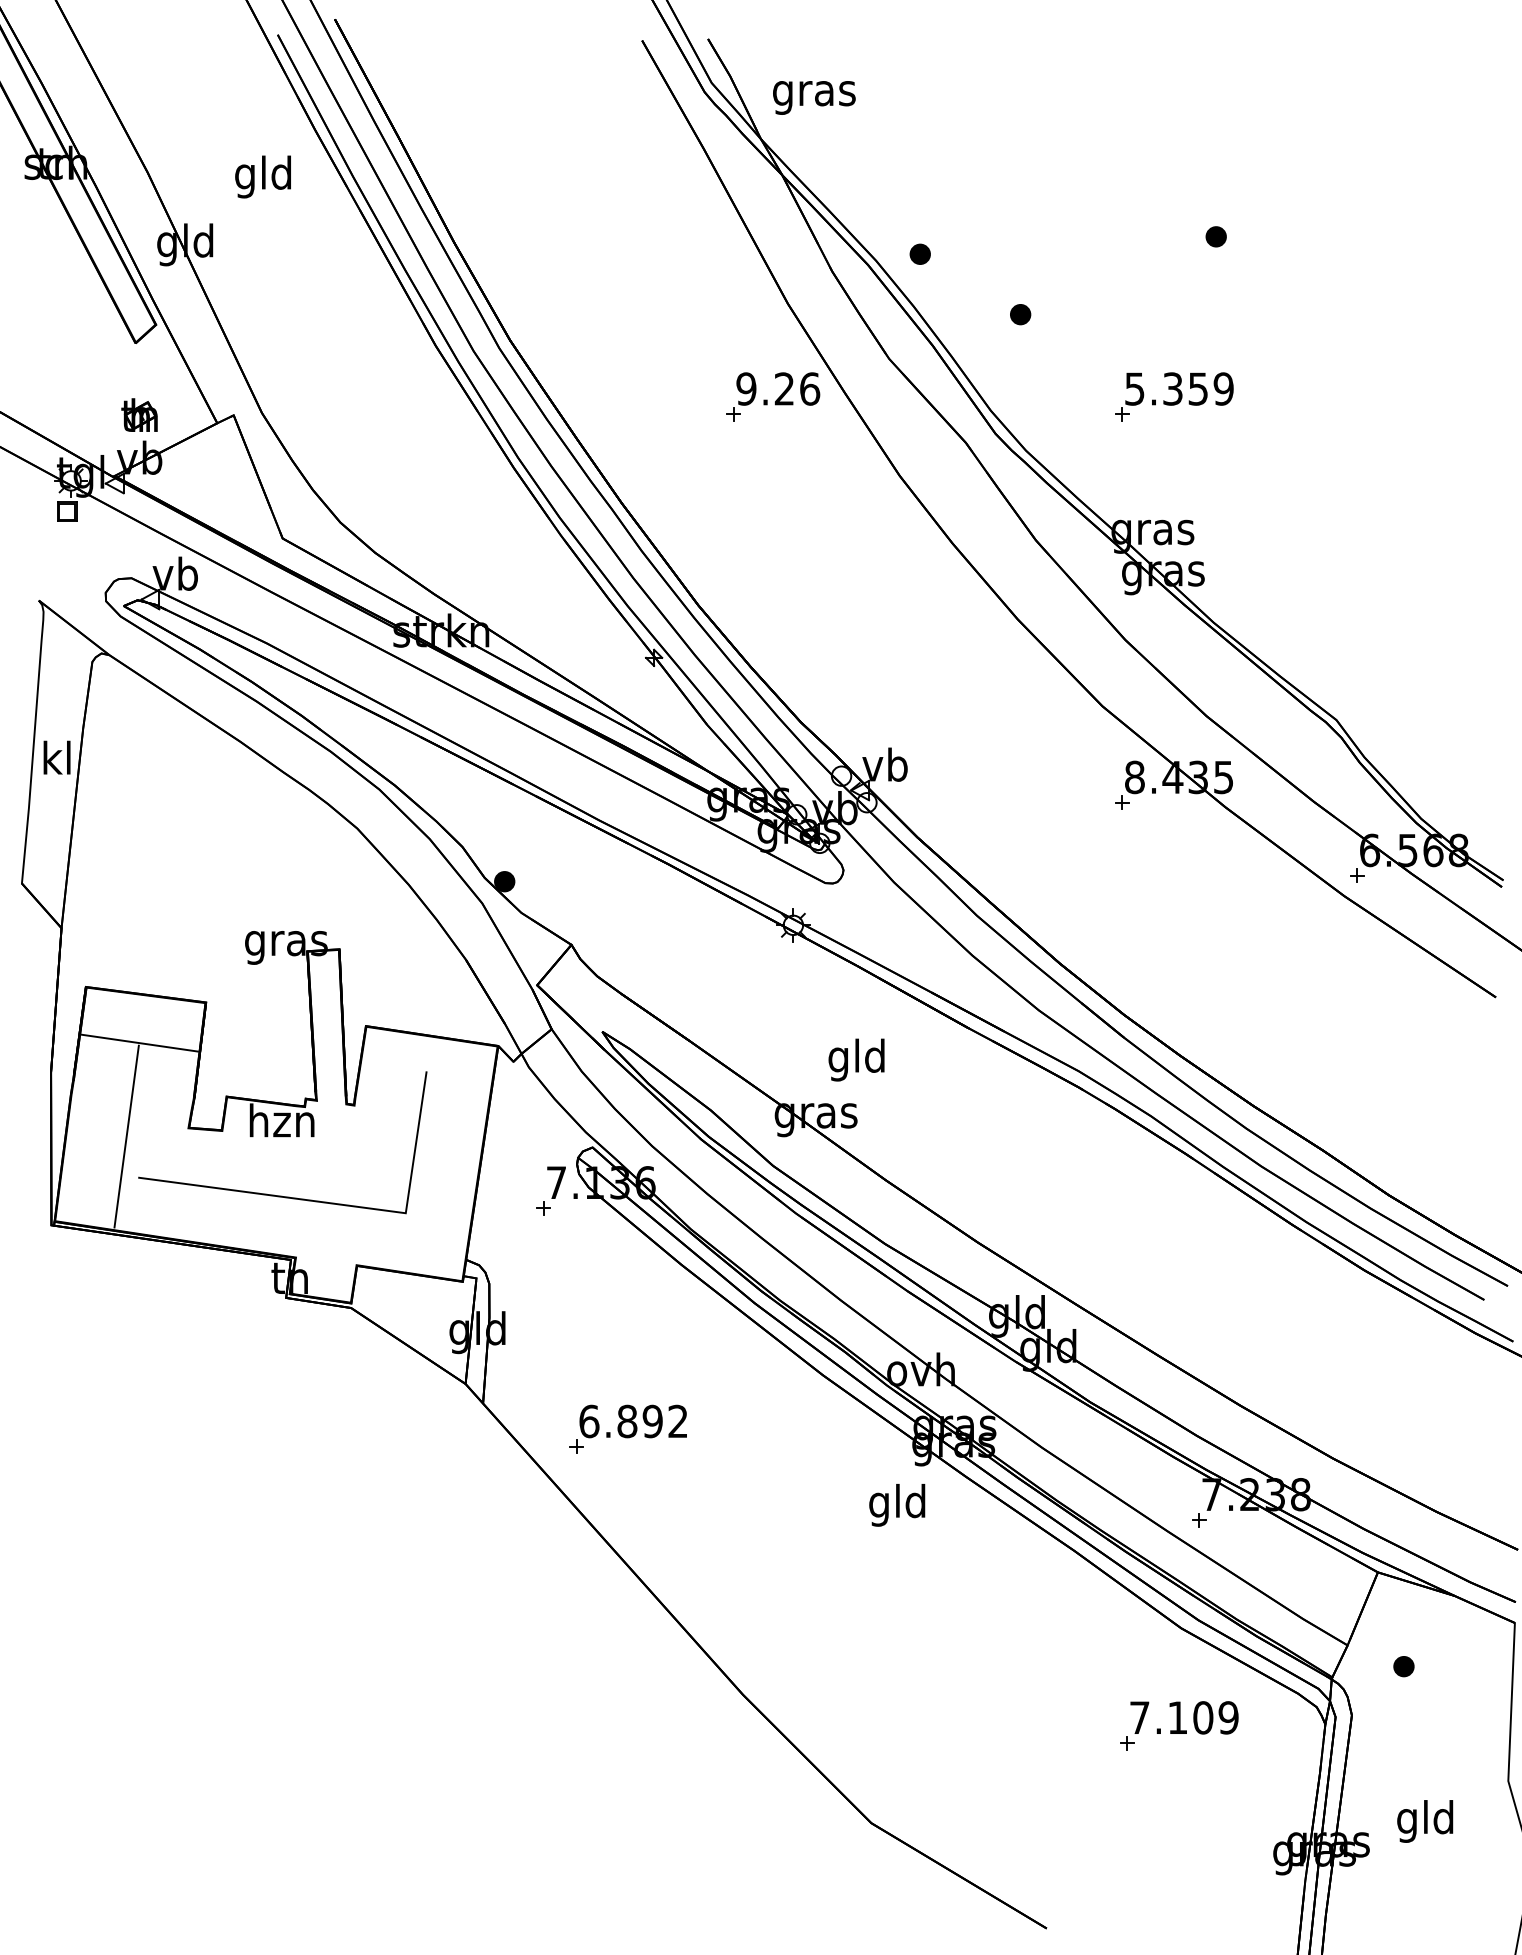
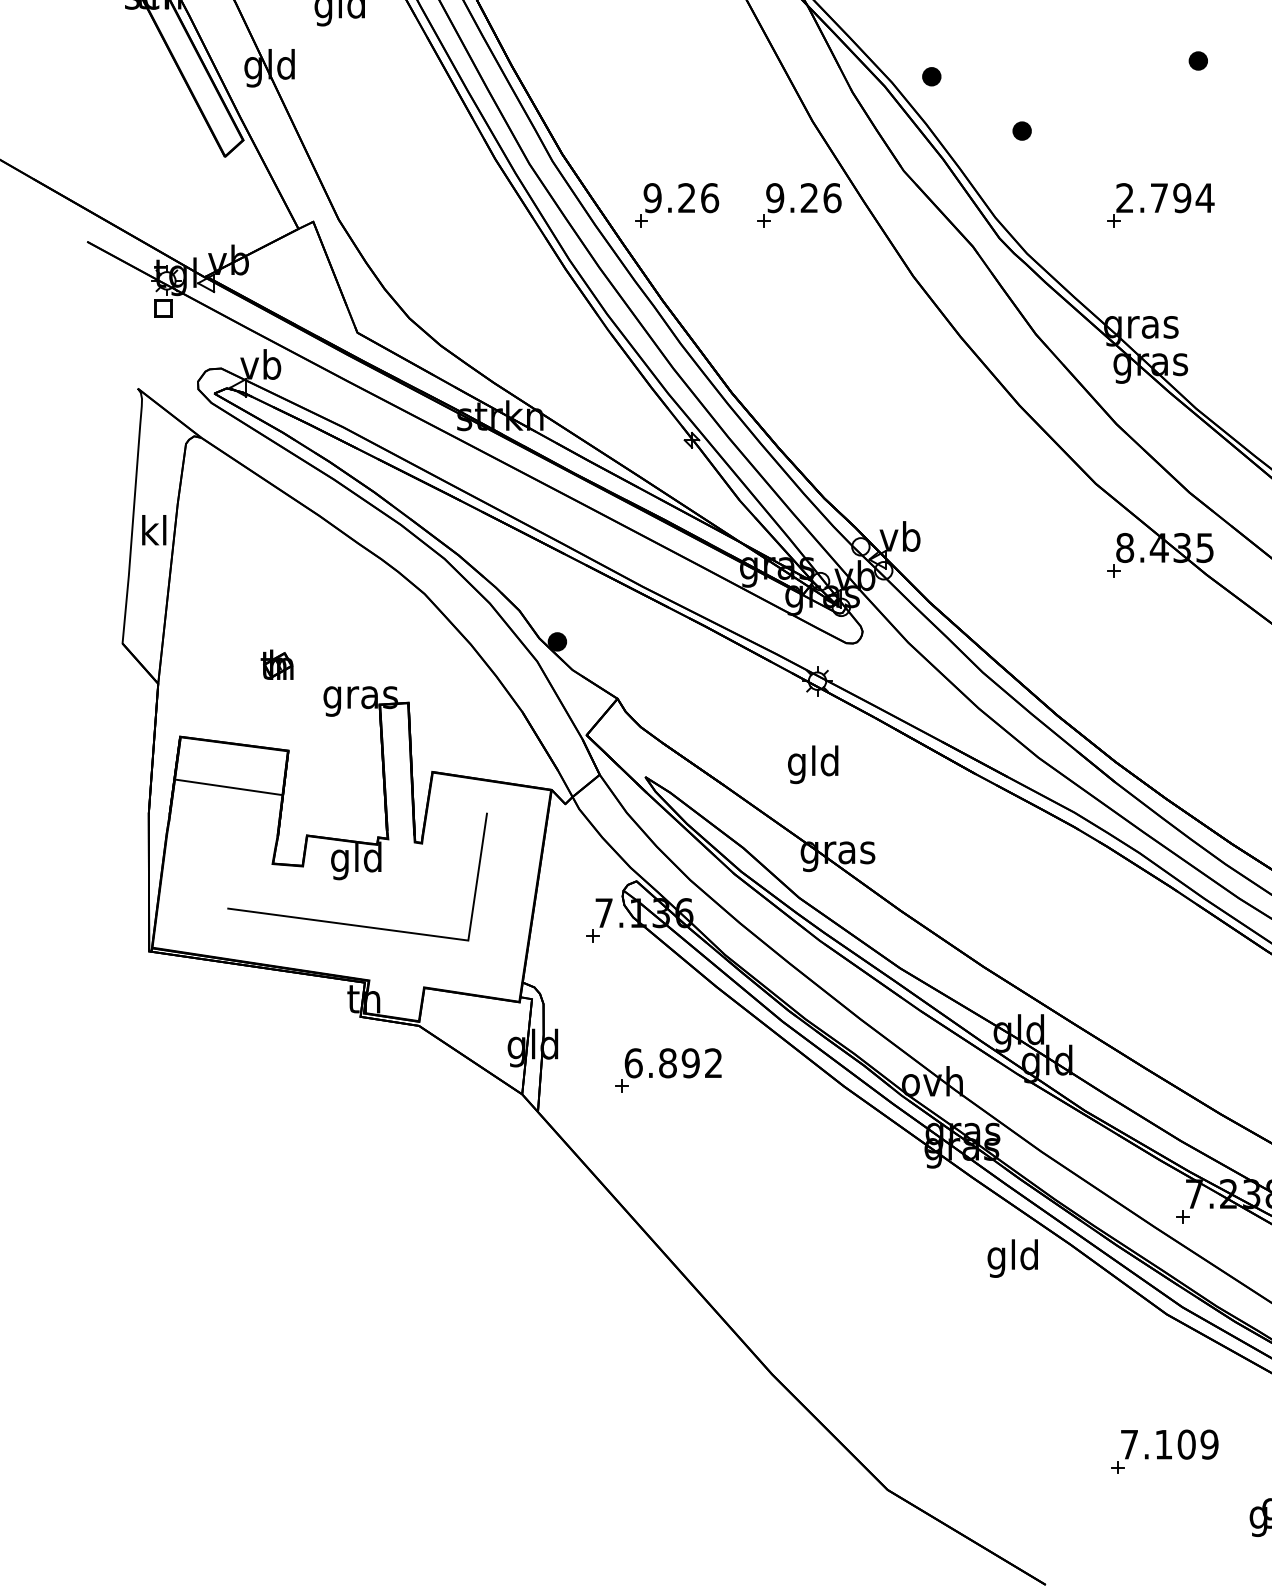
text: (1179, 388) -> (1165, 197), 5.359 -> 2.794
part: (637, 396) -> (677, 204), added
part: (139, 414) -> (277, 664), moved
text: (856, 1059) -> (813, 764), moved
text: (281, 1124) -> (356, 860), hzn -> gld
line: (126, 1136) -> (216, 871), removed
part: (627, 1428) -> (668, 1069), moved
text: (897, 1505) -> (1013, 1258), moved
part: (1179, 1725) -> (1165, 1451), moved

